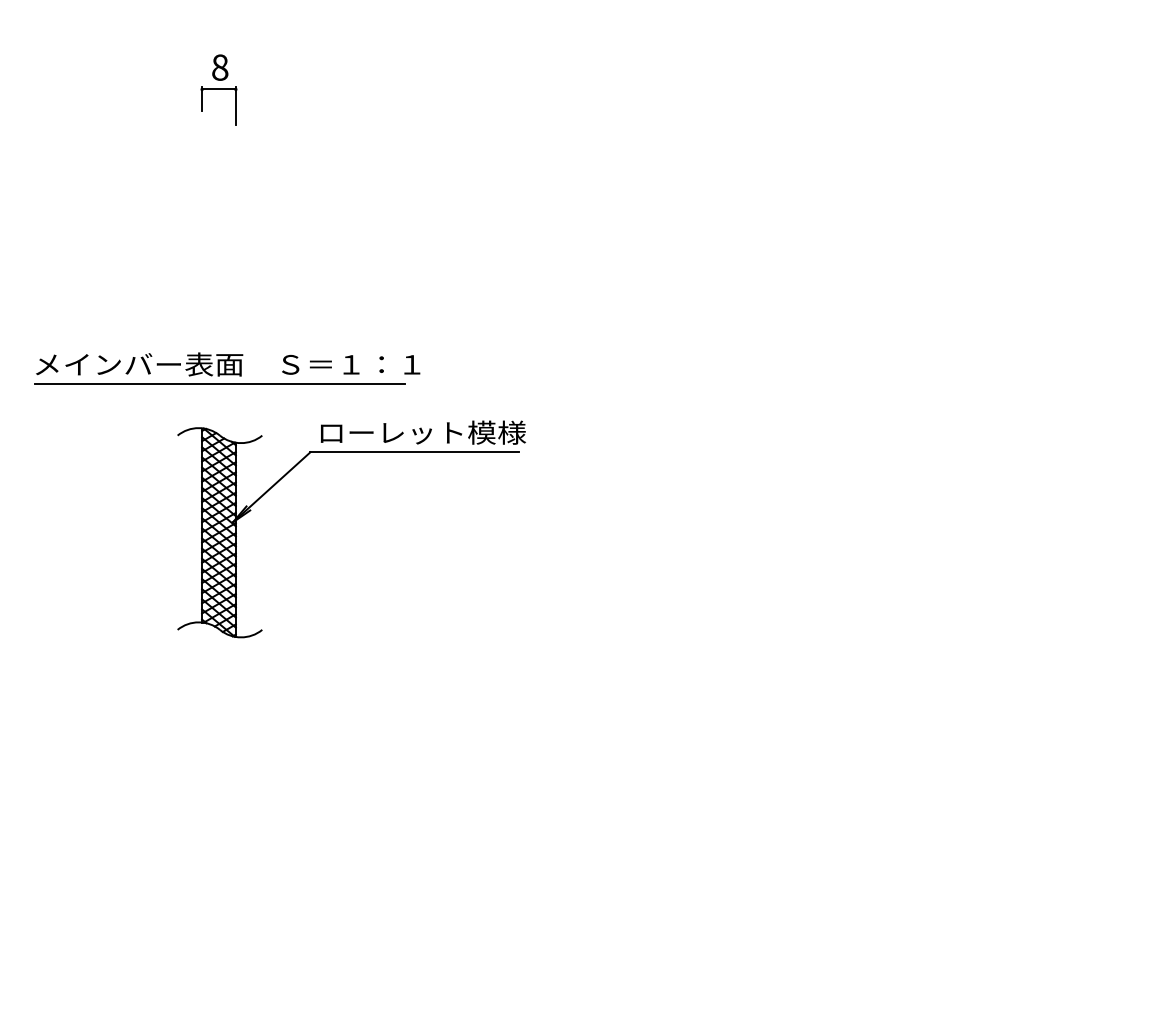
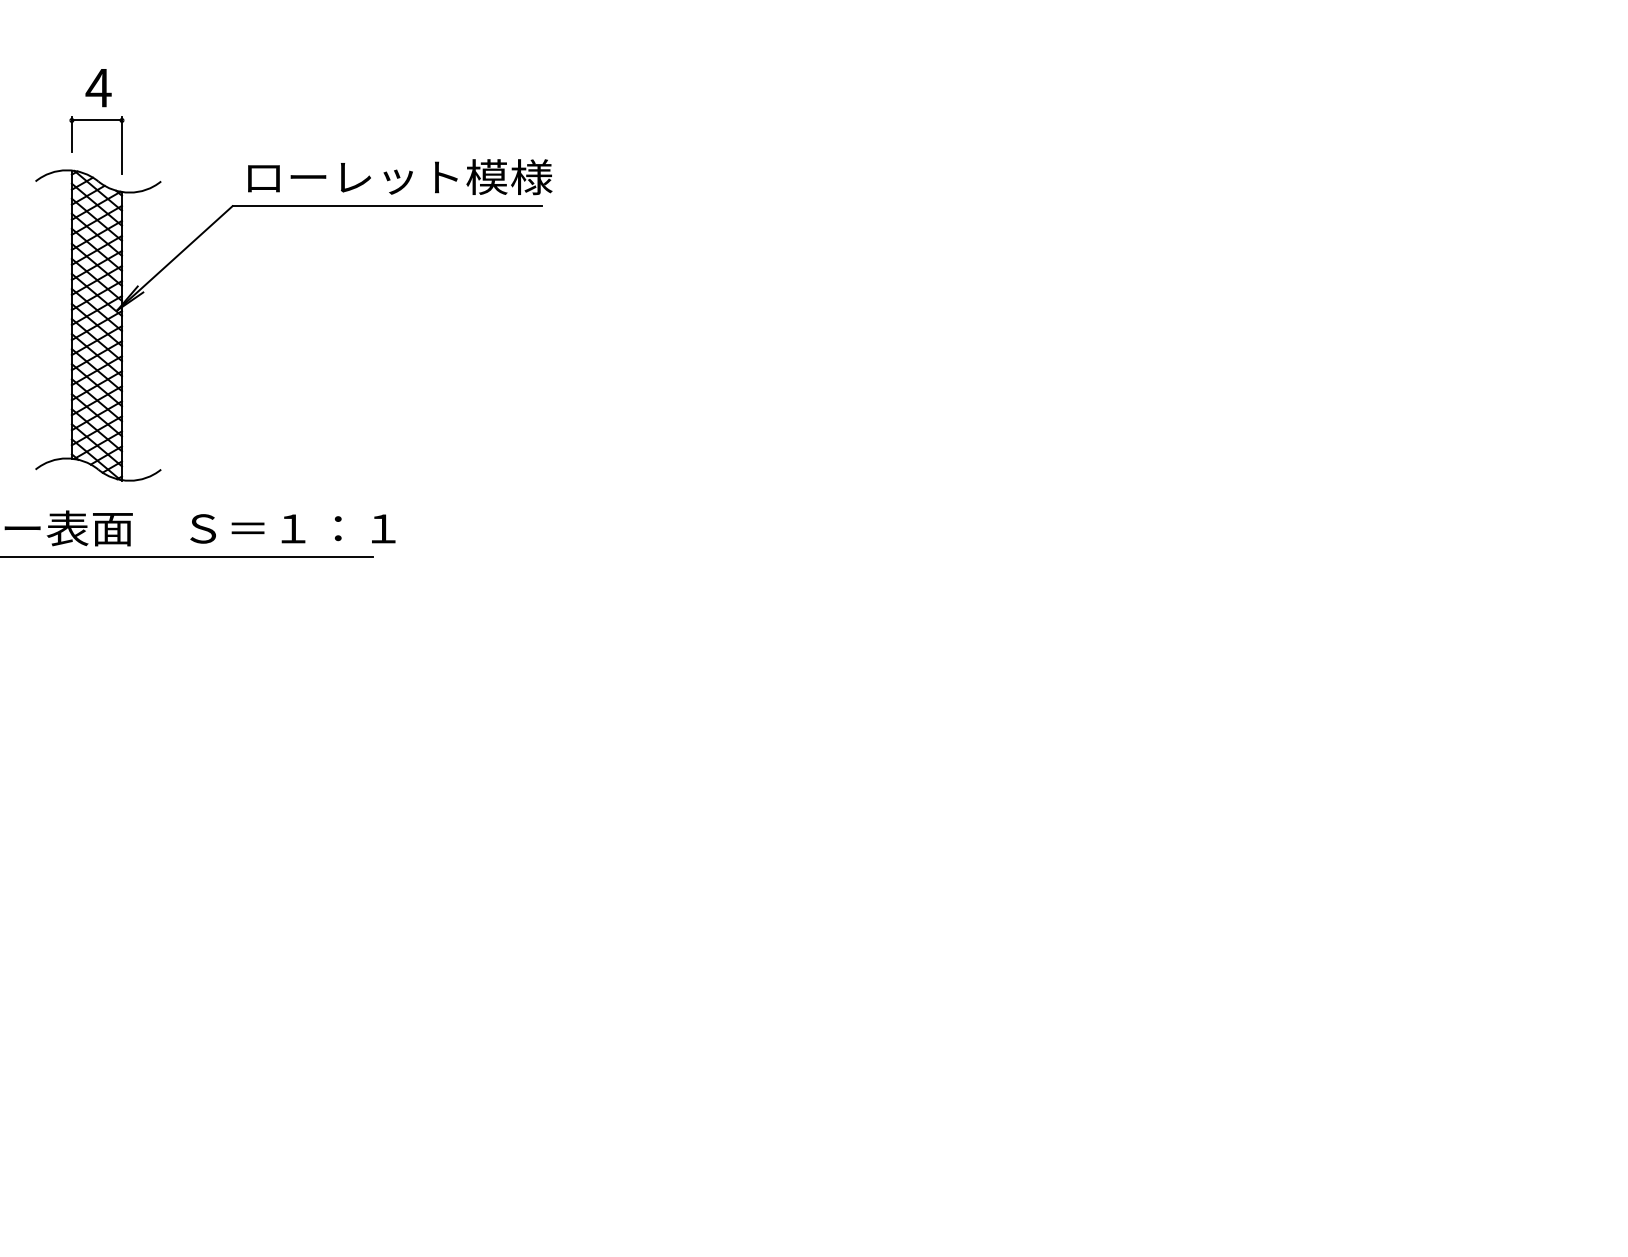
text: (219, 67) -> (97, 87), 8 -> 4
part: (351, 452) -> (293, 206), moved

